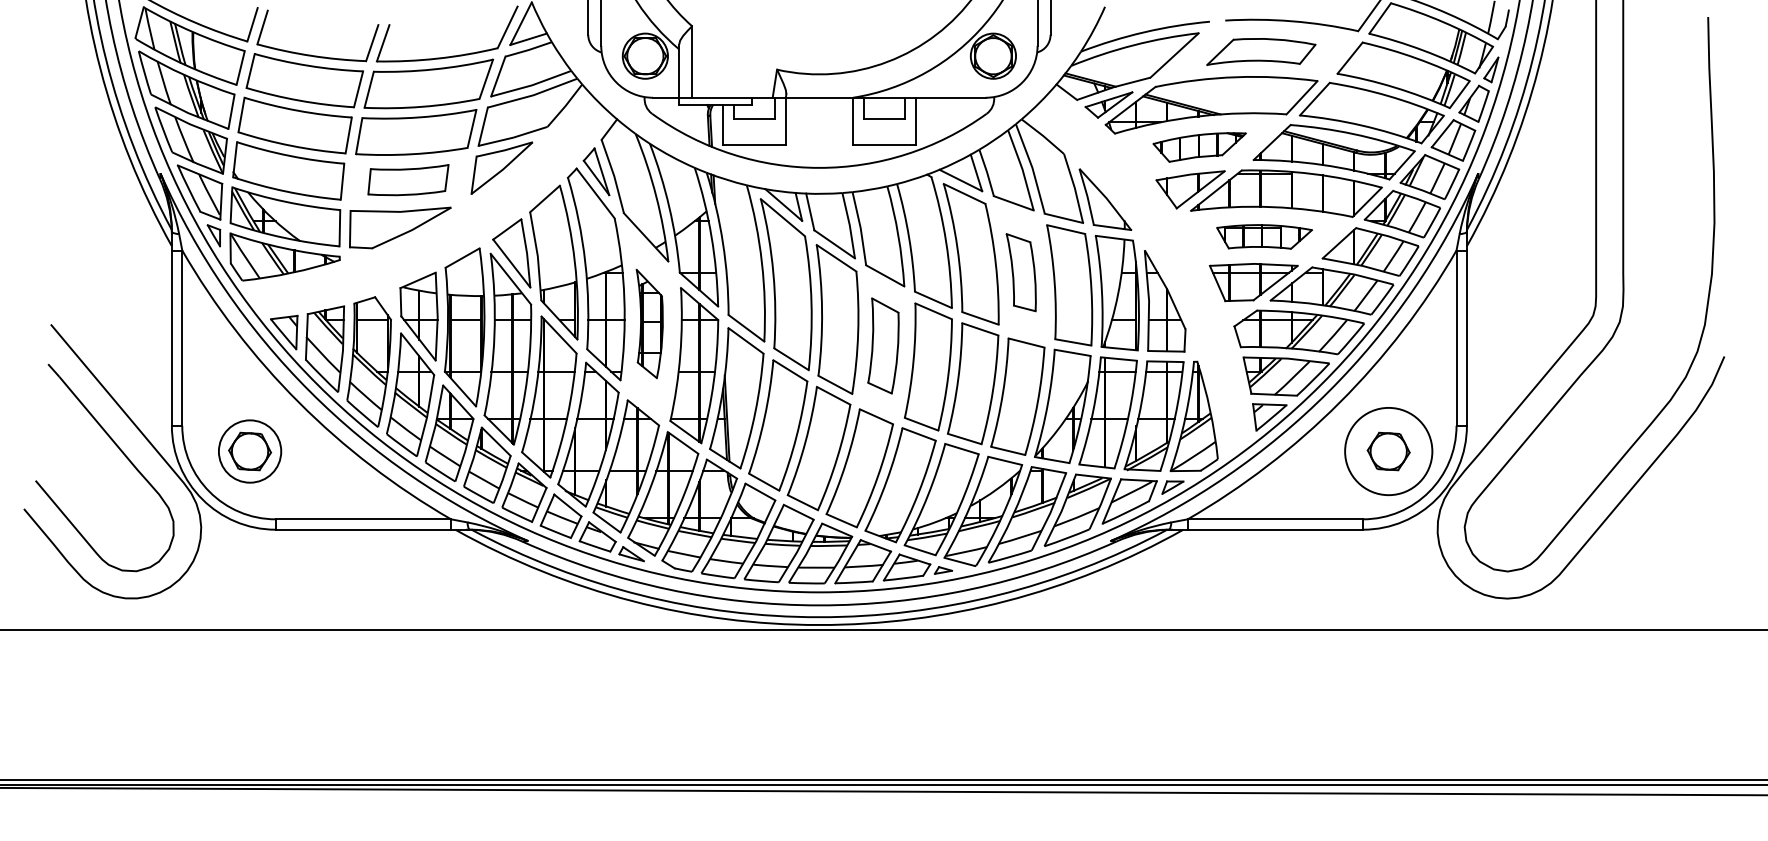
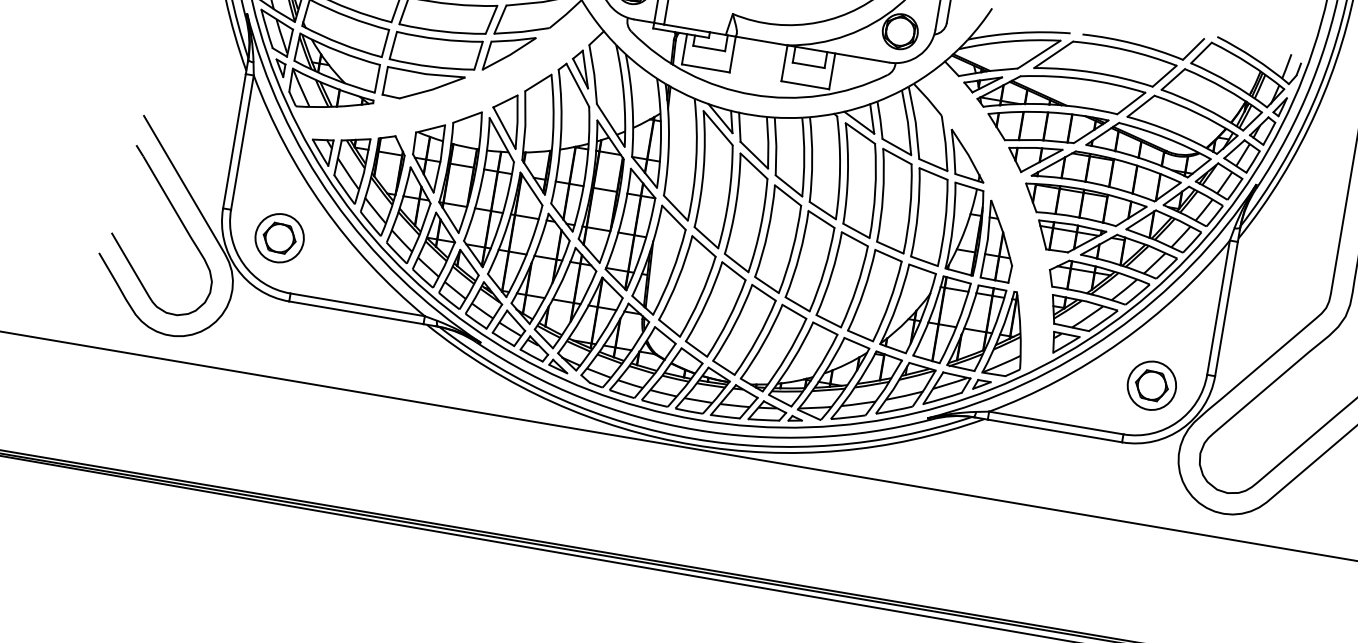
part: (1261, 51) -> (1106, 62), size x1.67
part: (1199, 147) -> (1046, 128), size x1.67
part: (408, 179) -> (436, 50), size x1.43
part: (1264, 236) -> (1084, 204), size x1.67
part: (1021, 272) -> (893, 201), size x1.67
part: (649, 323) -> (602, 191), size x1.67
part: (883, 345) -> (778, 239), size x1.43
circle: (1388, 451) -> (1151, 385), size x0.71

